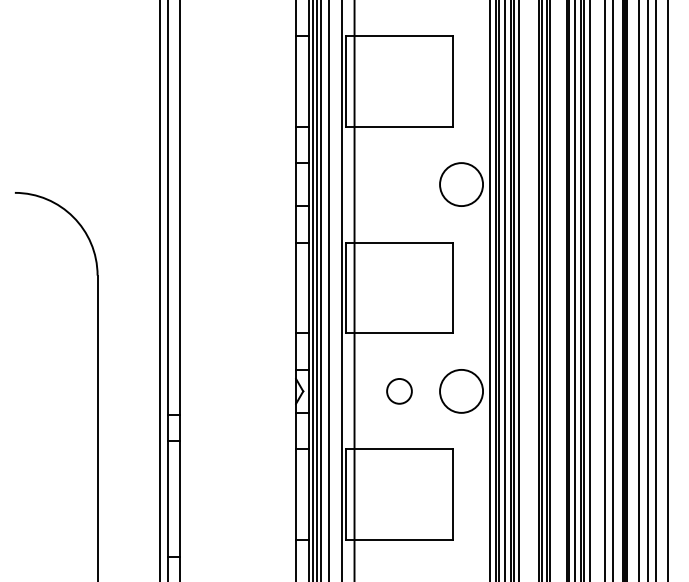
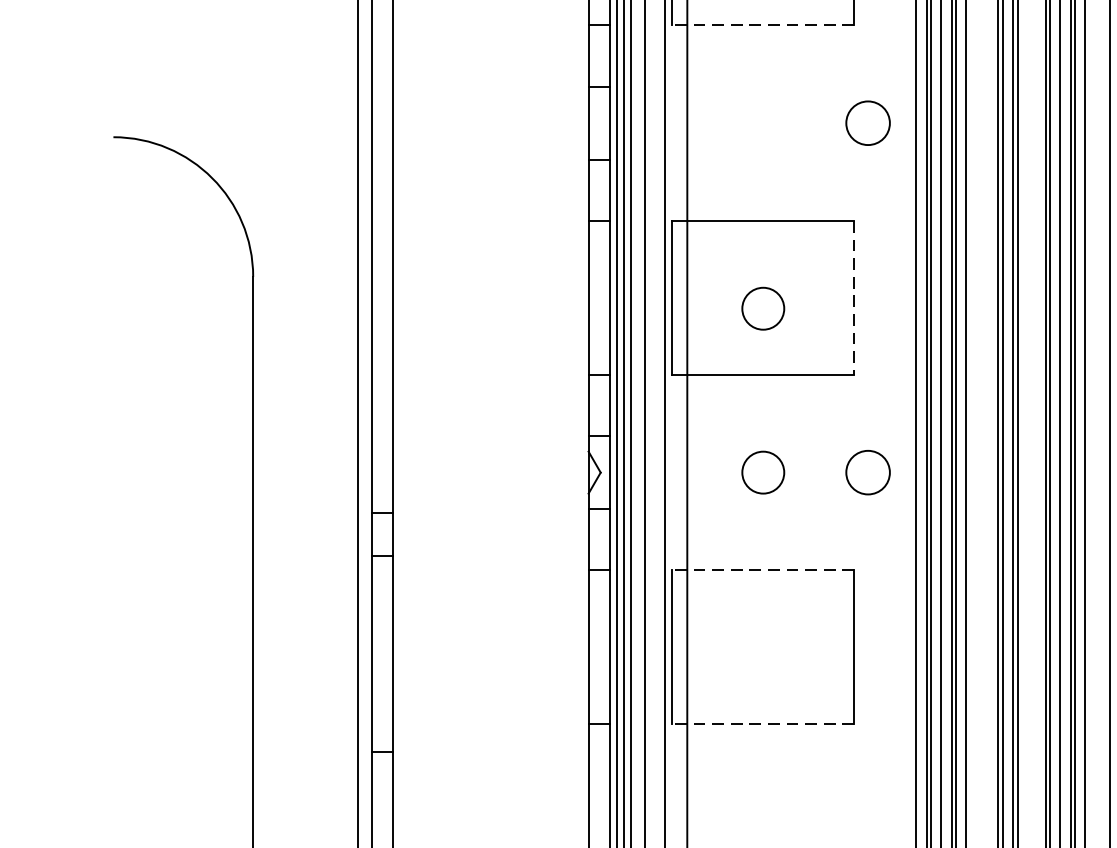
line: (399, 126) -> (763, 25), solid -> dashed
circle: (461, 184) -> (868, 123), size x0.6
line: (453, 288) -> (854, 298), solid -> dashed
circle: (399, 294) -> (763, 308), added
circle: (461, 390) -> (868, 471), size x0.6
line: (399, 449) -> (763, 570), solid -> dashed
line: (399, 540) -> (763, 724), solid -> dashed

